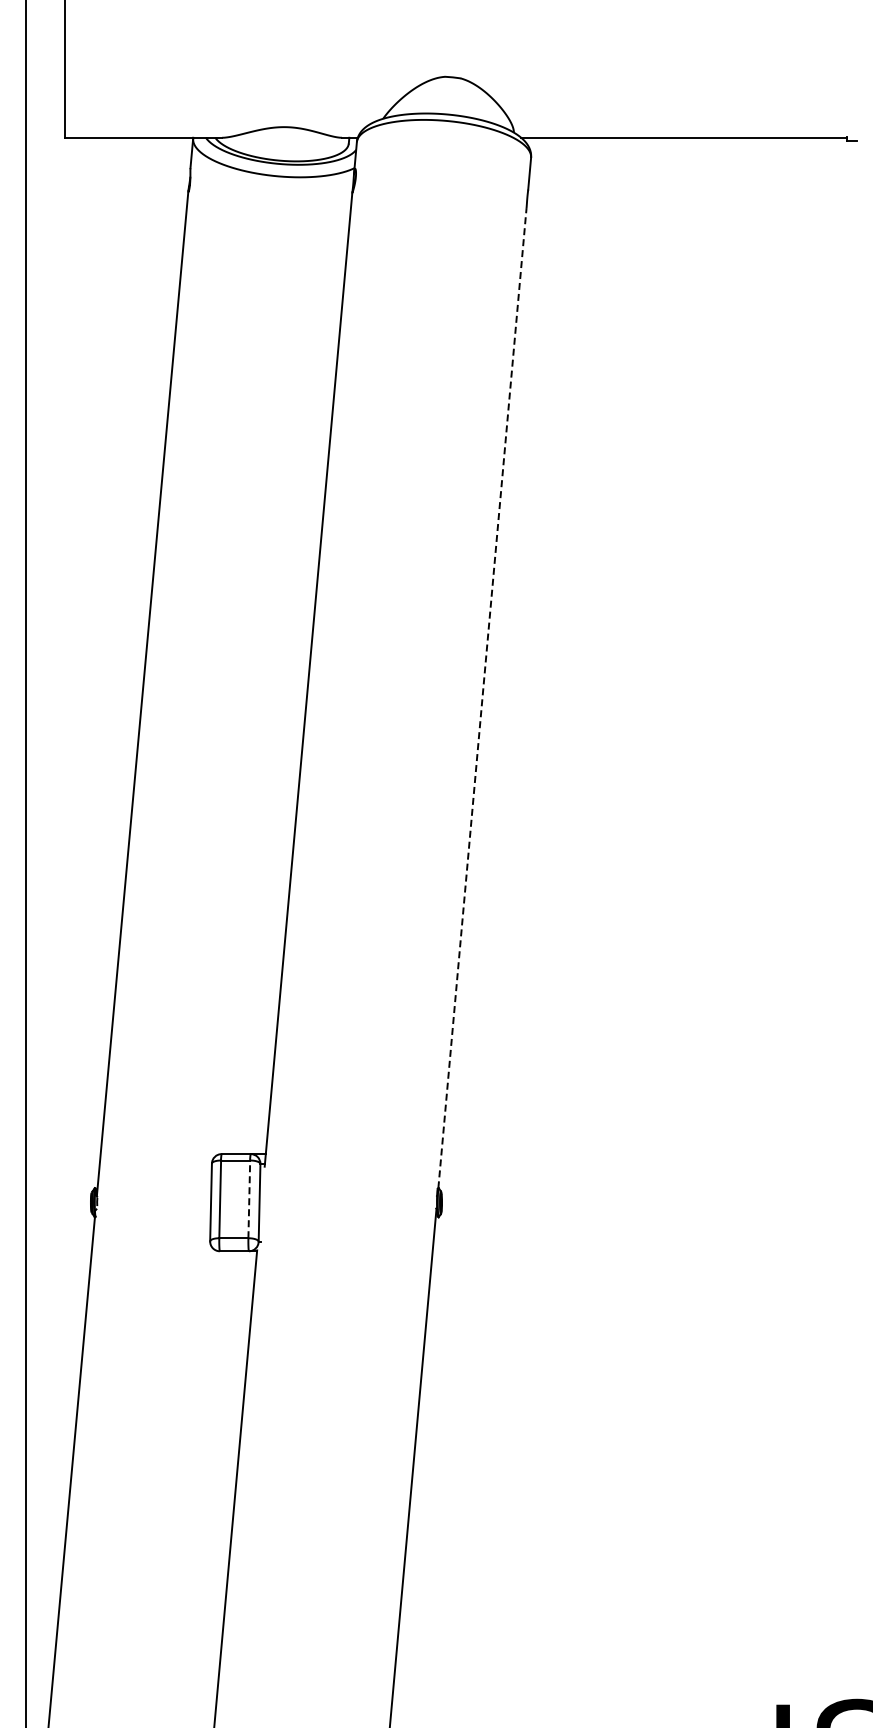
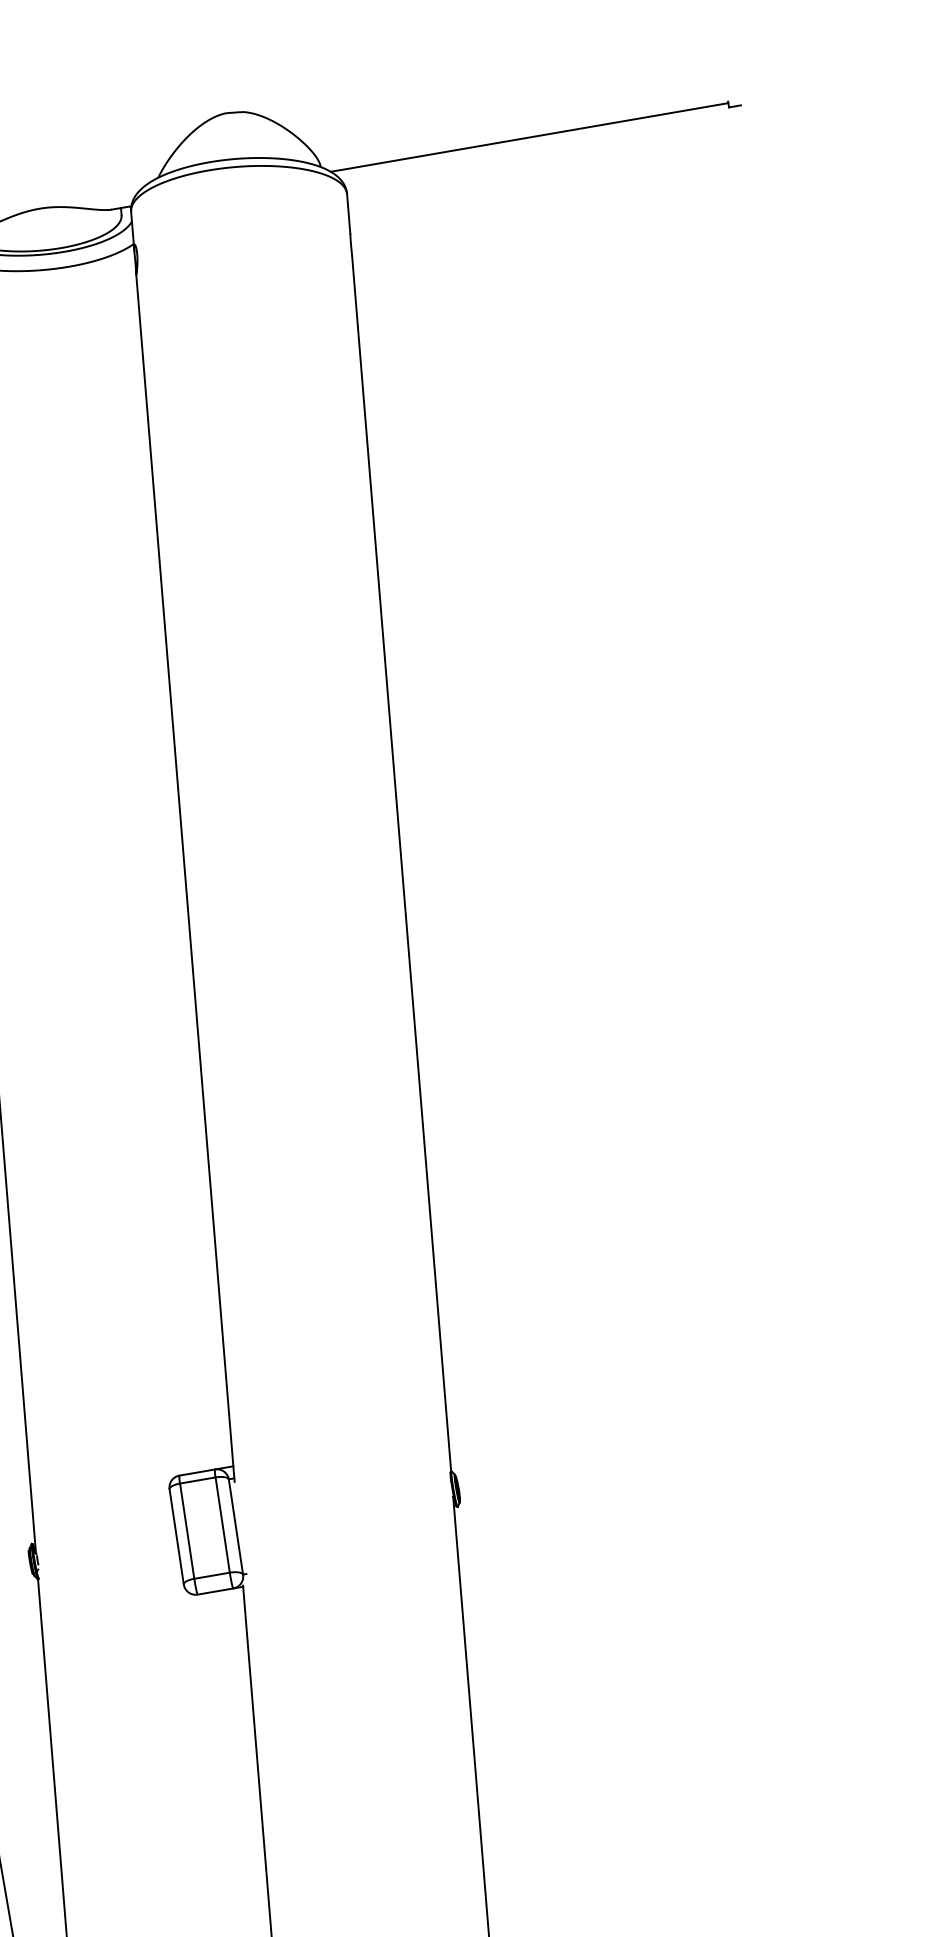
line: (482, 697) -> (401, 863), dashed -> solid
line: (249, 1199) -> (222, 1525), dashed -> solid

